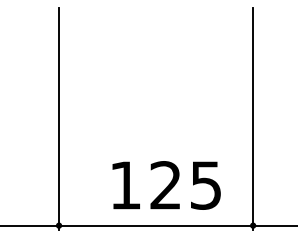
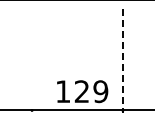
line: (59, 118) -> (32, 60), removed
line: (252, 118) -> (122, 60), solid -> dashed
text: (205, 185) -> (100, 91), 125 -> 129

